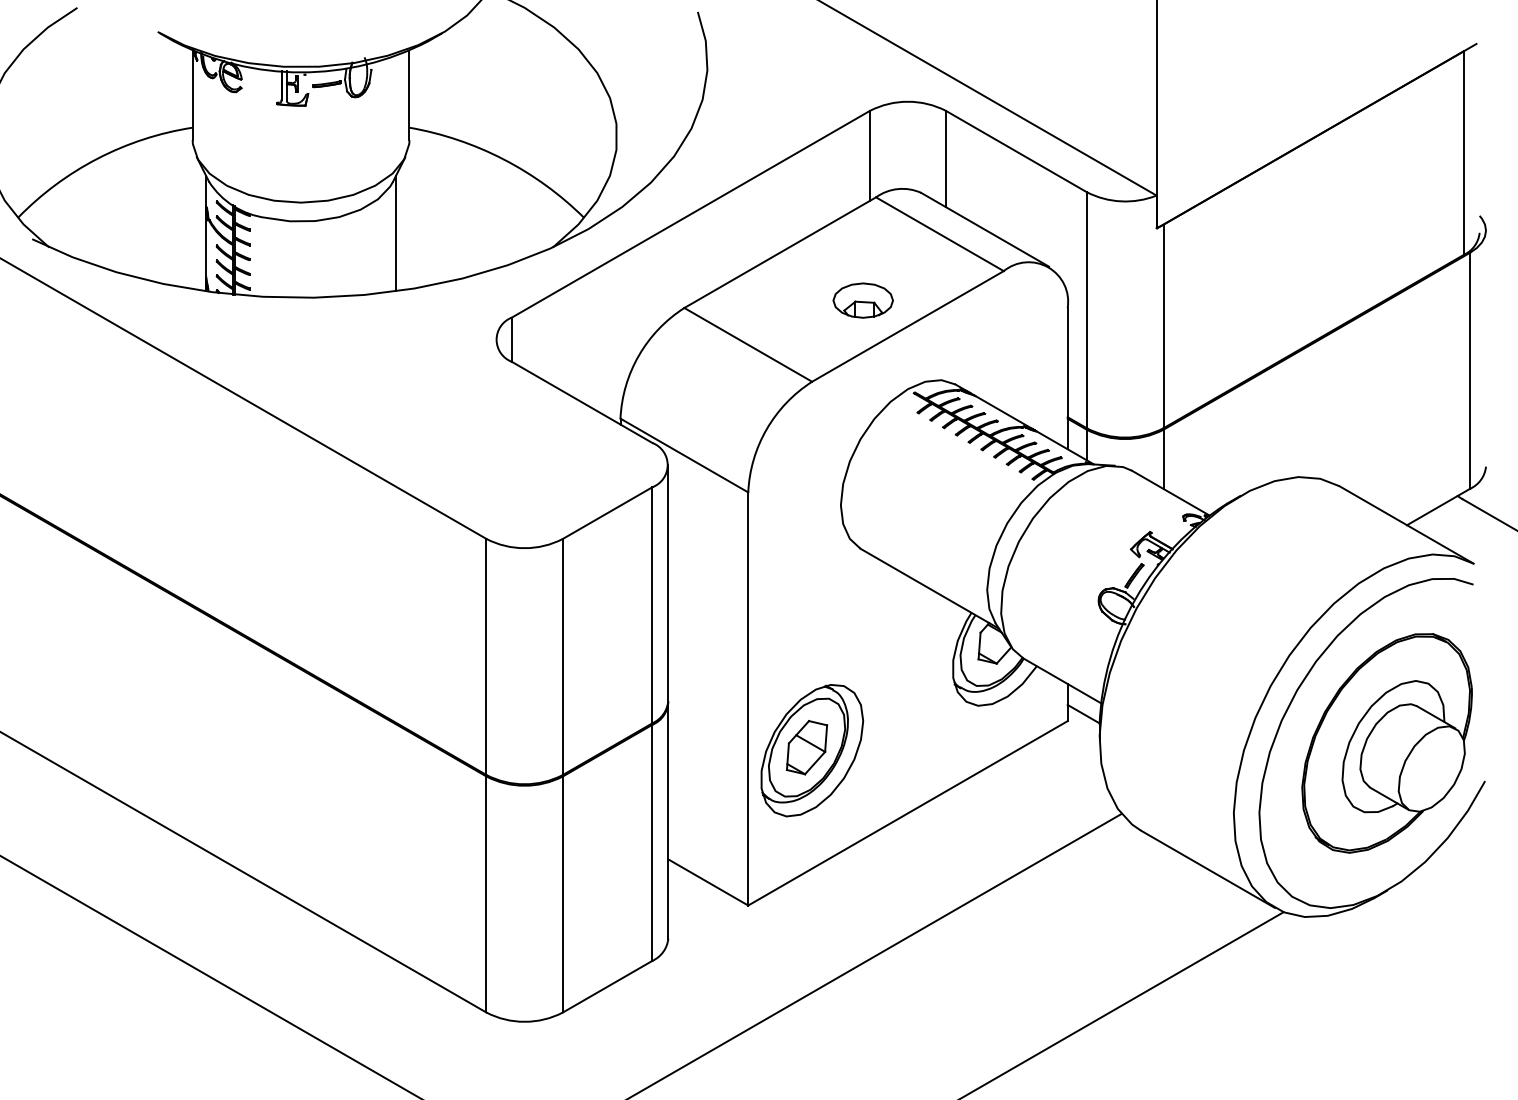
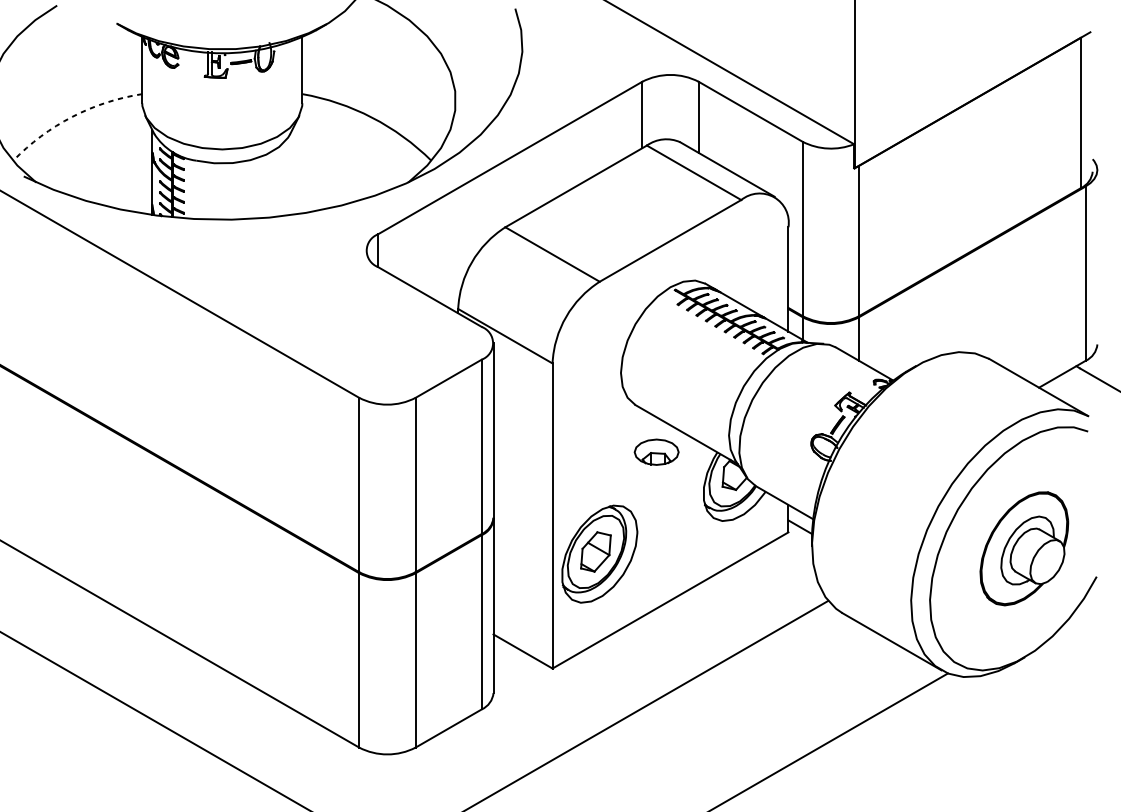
arc: (97, 158) -> (71, 116), solid -> dashed
line: (395, 233) -> (292, 172), removed
part: (862, 300) -> (656, 452), moved
part: (1386, 743) -> (1023, 548), size x0.7

